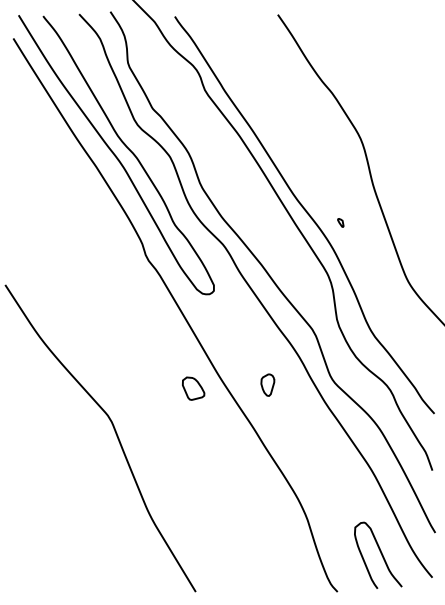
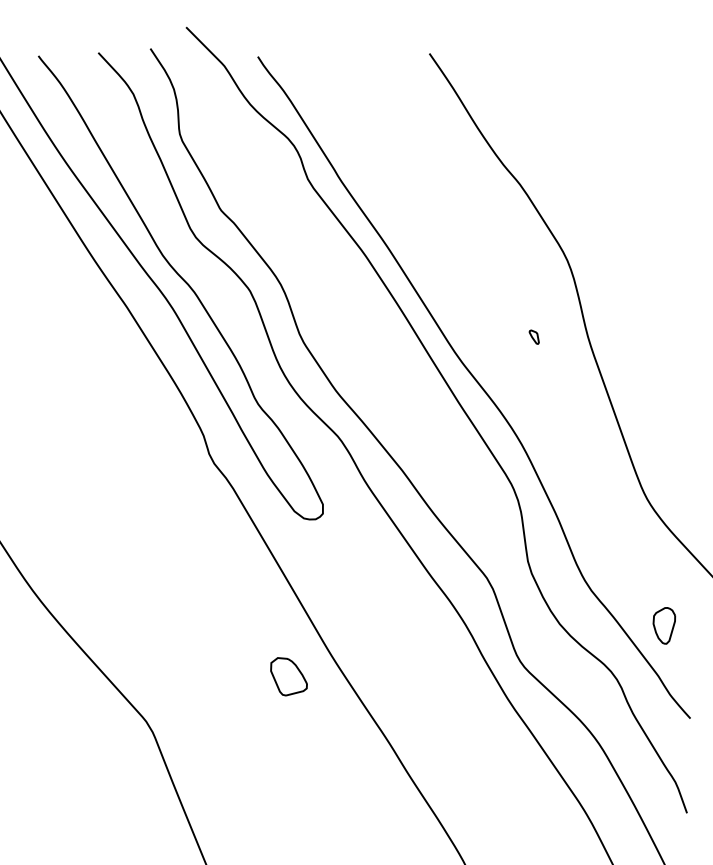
part: (340, 222) -> (533, 336), moved
part: (267, 384) -> (663, 624), moved

